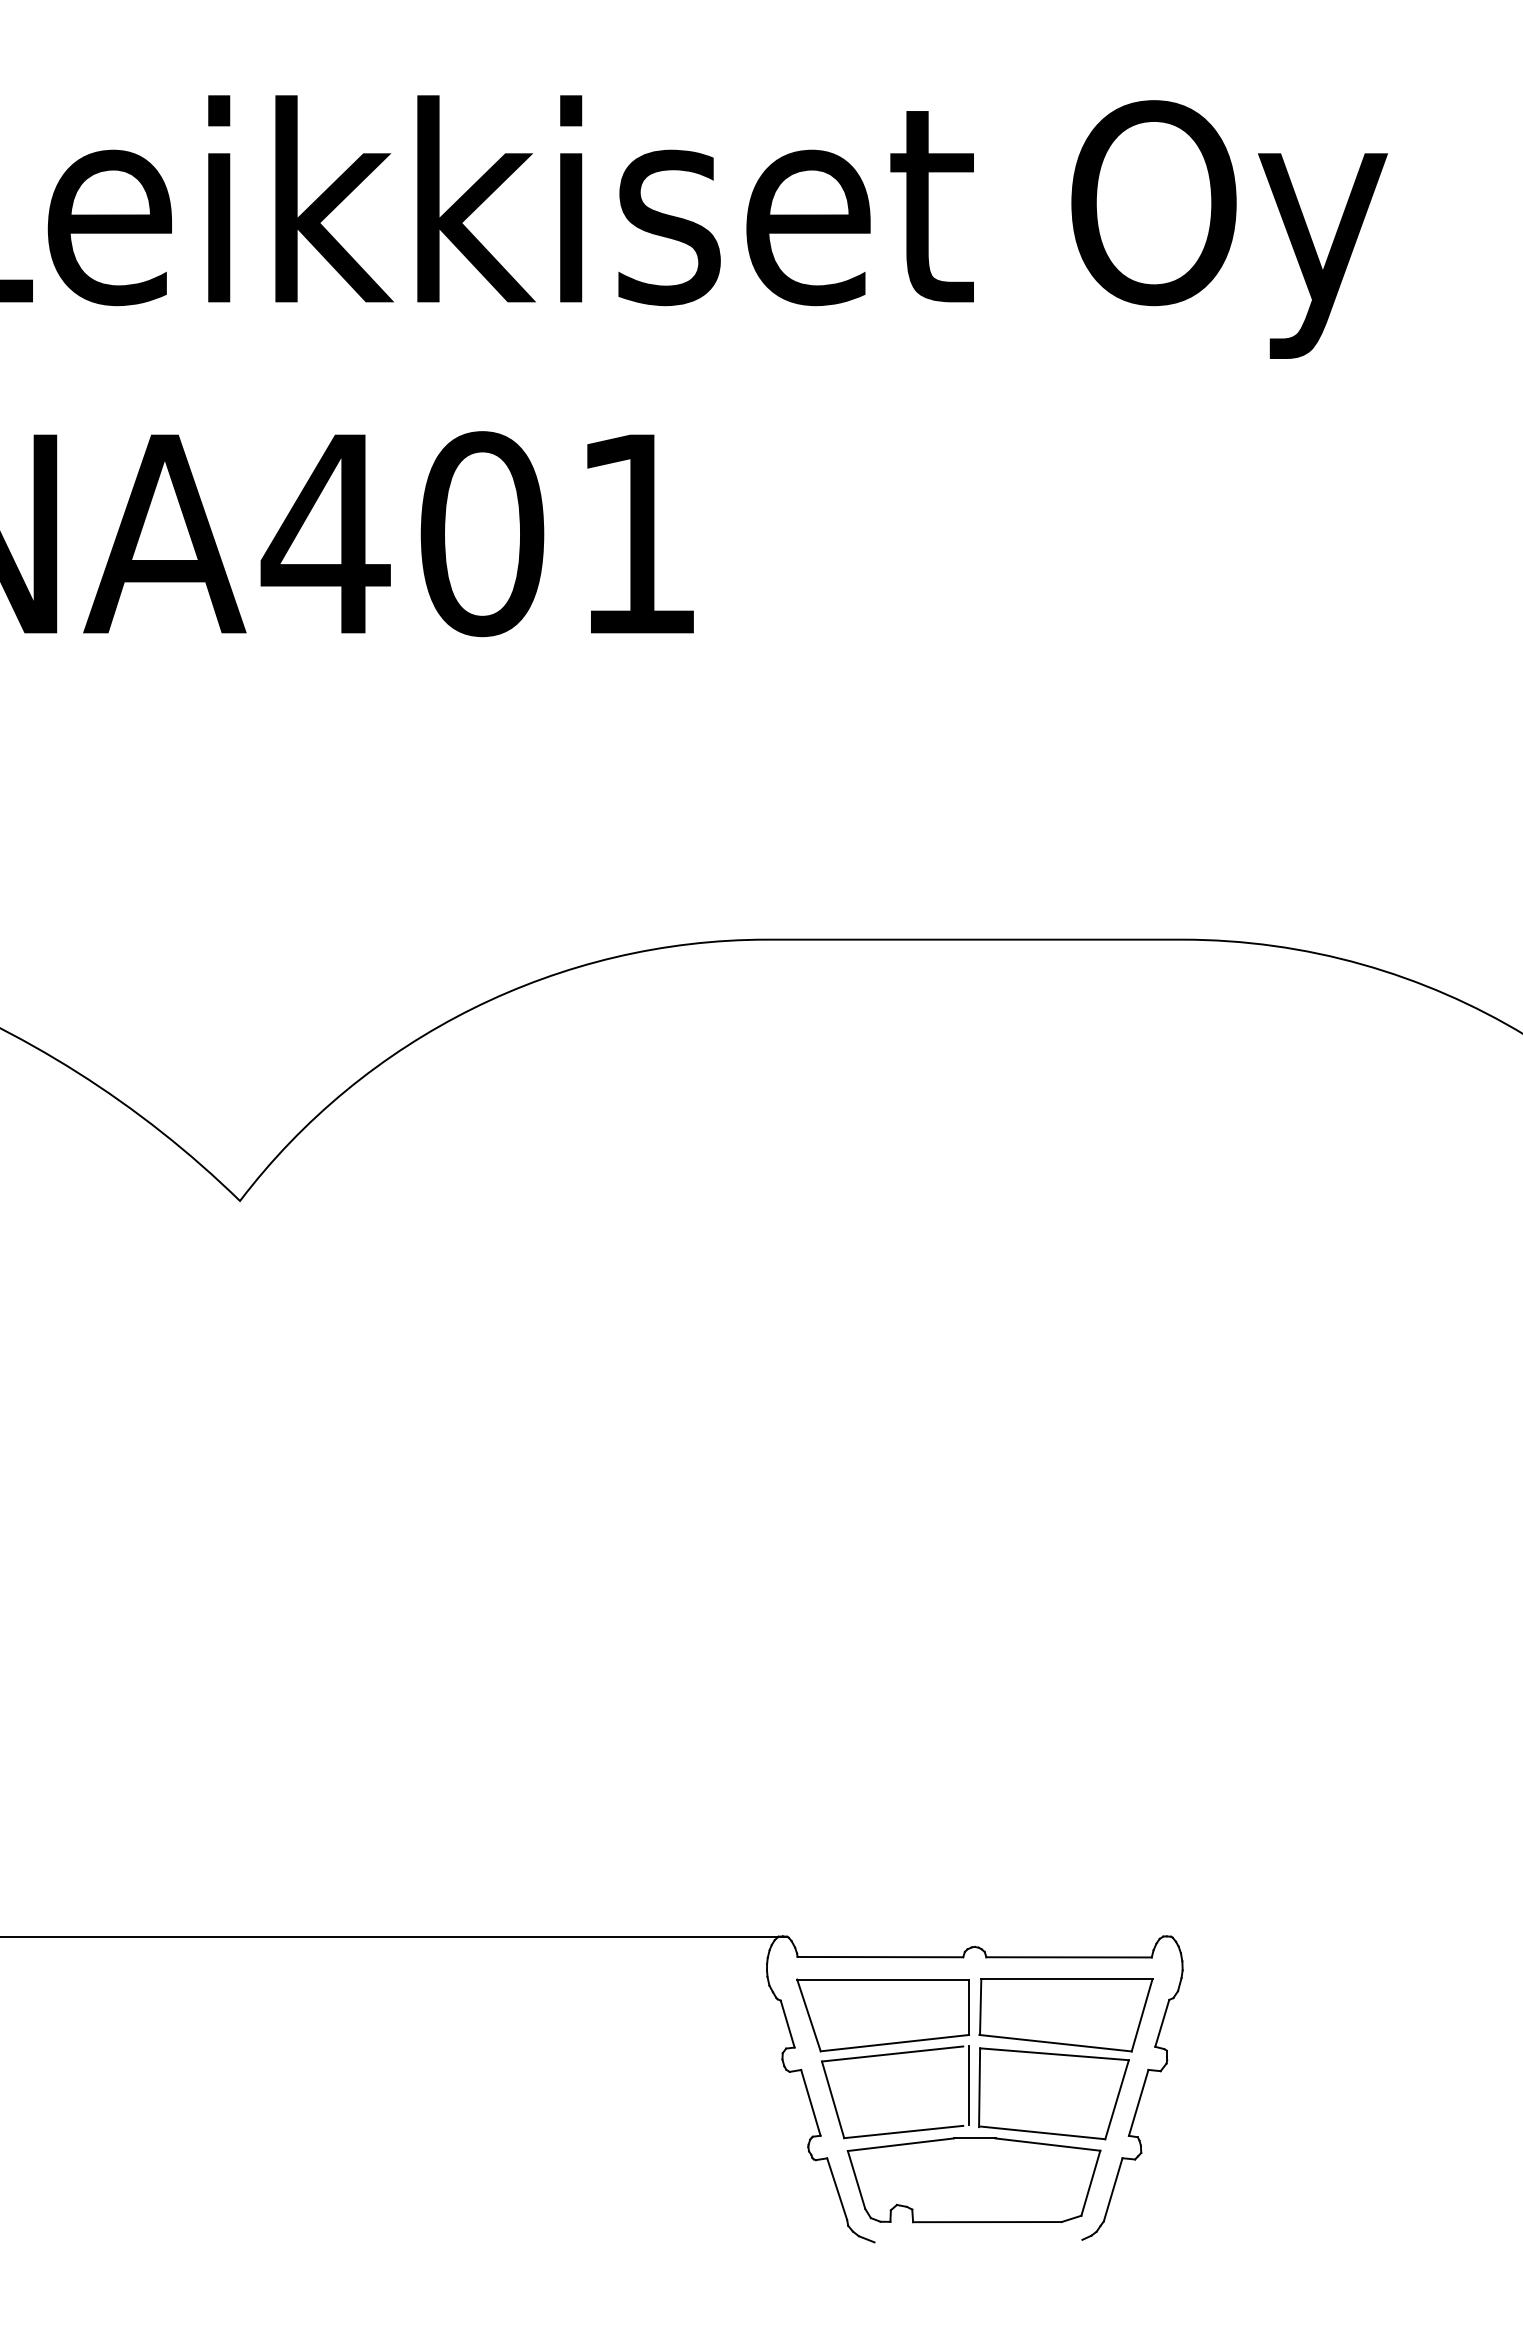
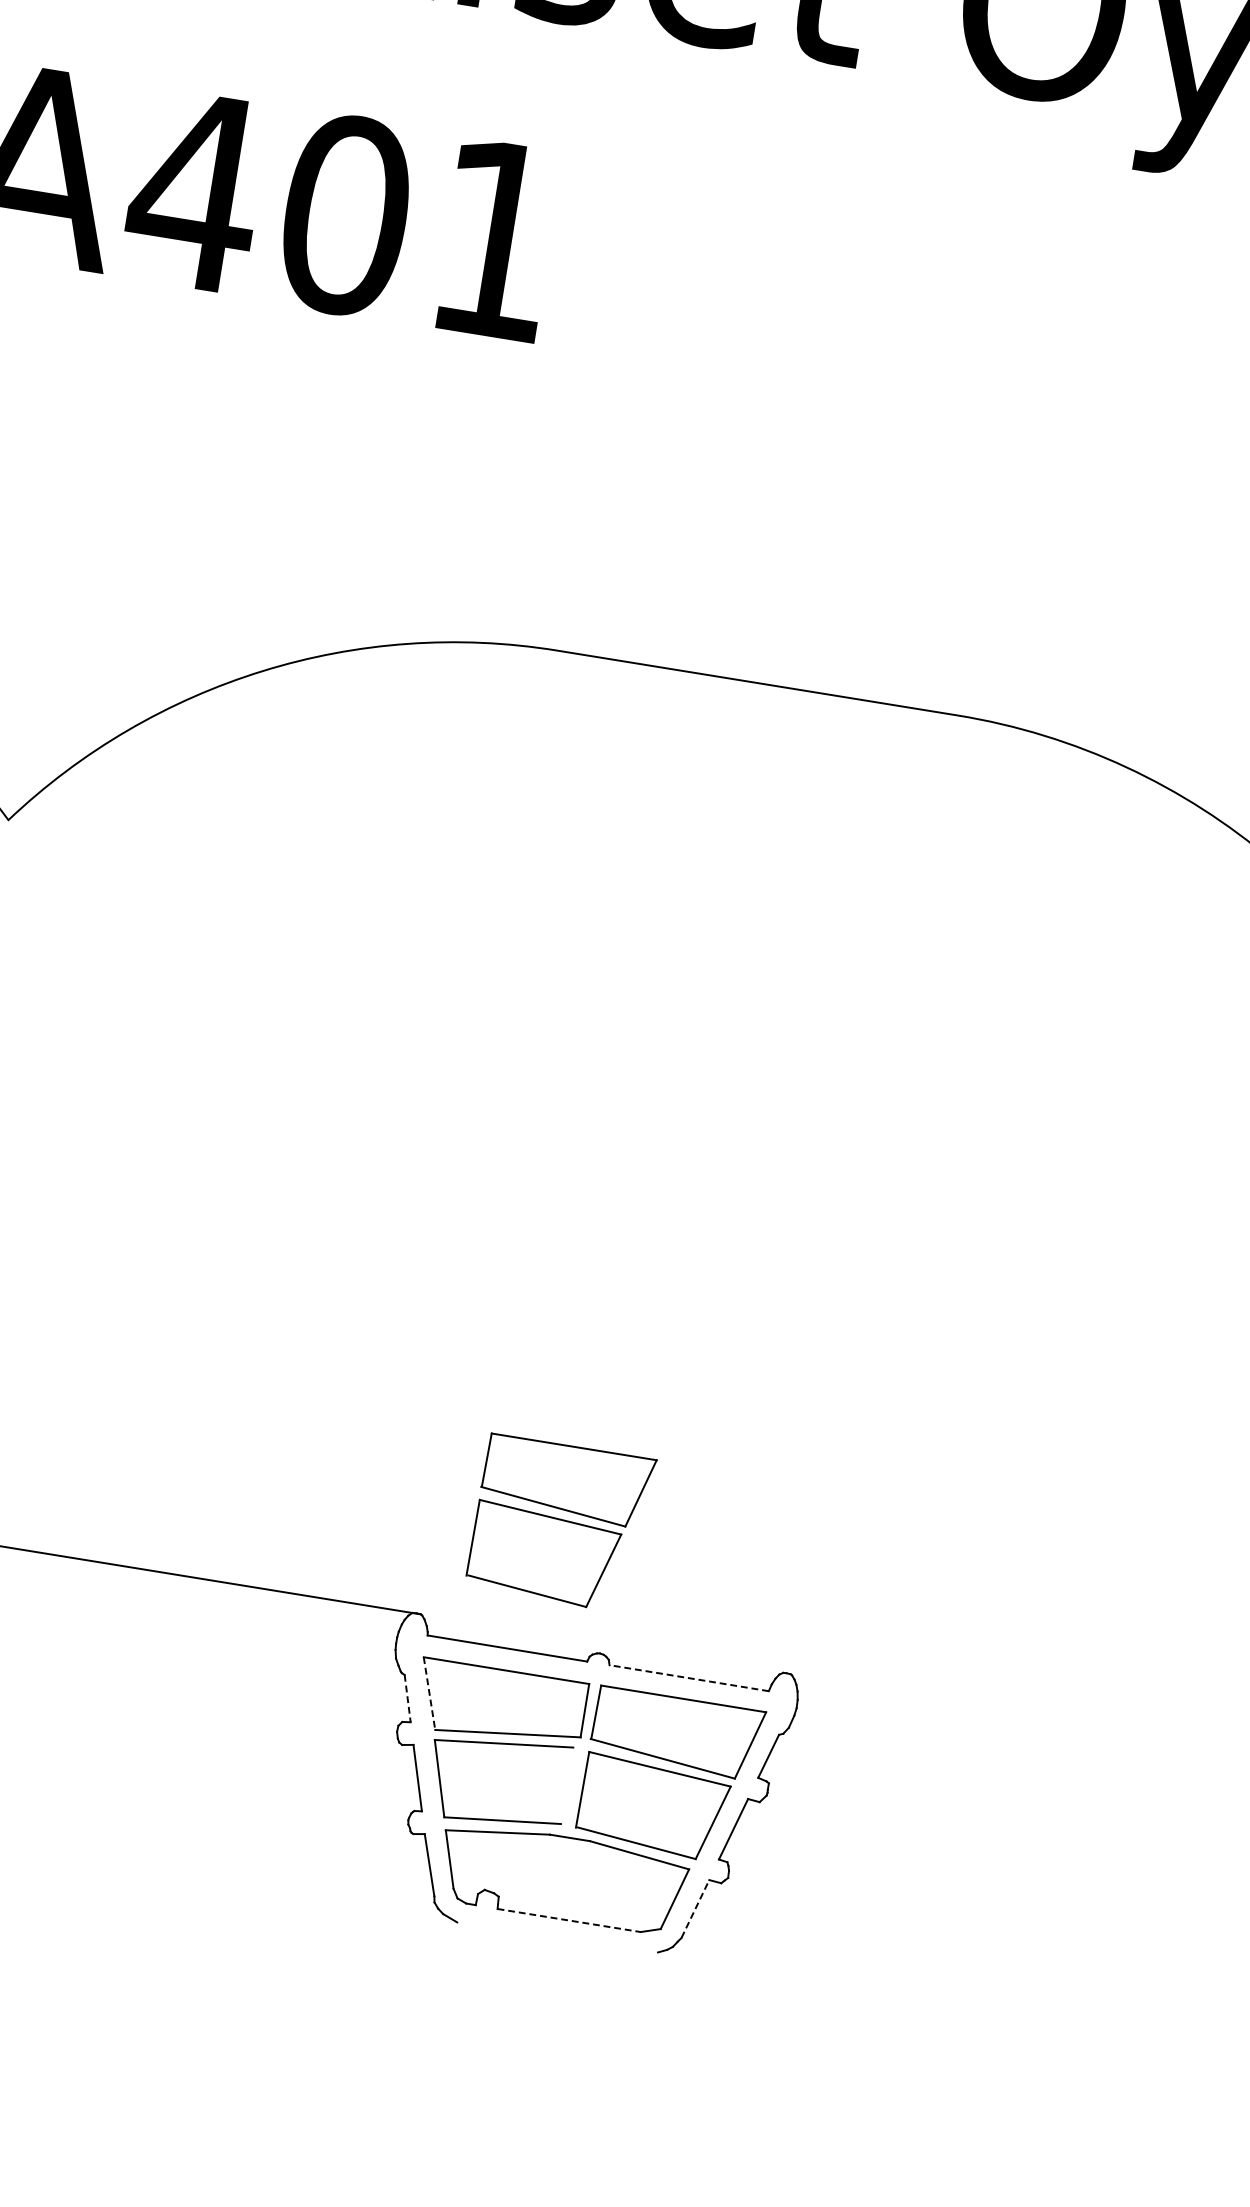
part: (913, 1822) -> (560, 1523), added
line: (1069, 1957) -> (689, 1678), solid -> dashed
line: (808, 2015) -> (429, 1693), solid -> dashed
line: (787, 2024) -> (407, 1698), solid -> dashed
line: (968, 2084) -> (572, 1784), removed
line: (1113, 2189) -> (695, 1908), solid -> dashed
line: (987, 2222) -> (569, 1920), solid -> dashed

